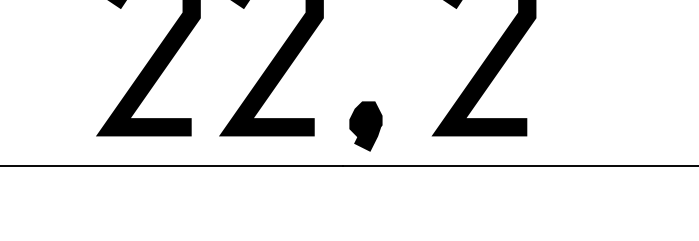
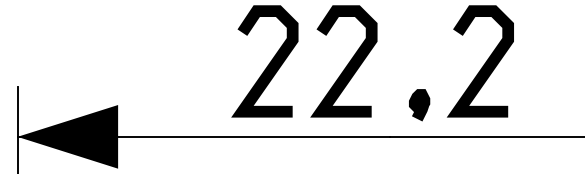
part: (365, 126) -> (419, 105), moved

